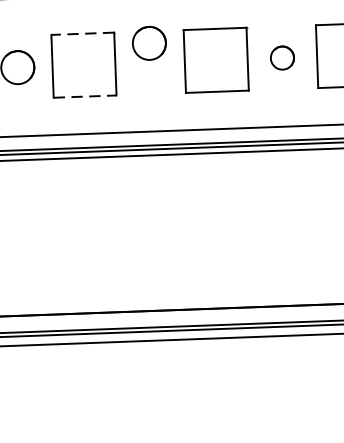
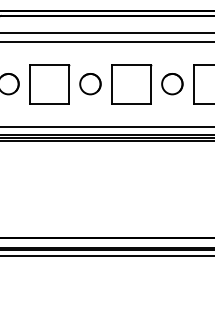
line: (81, 33) -> (48, 64), dashed -> solid
circle: (149, 43) -> (90, 84), moved
circle: (282, 58) -> (172, 84), size x1.43
line: (85, 96) -> (49, 103), dashed -> solid

